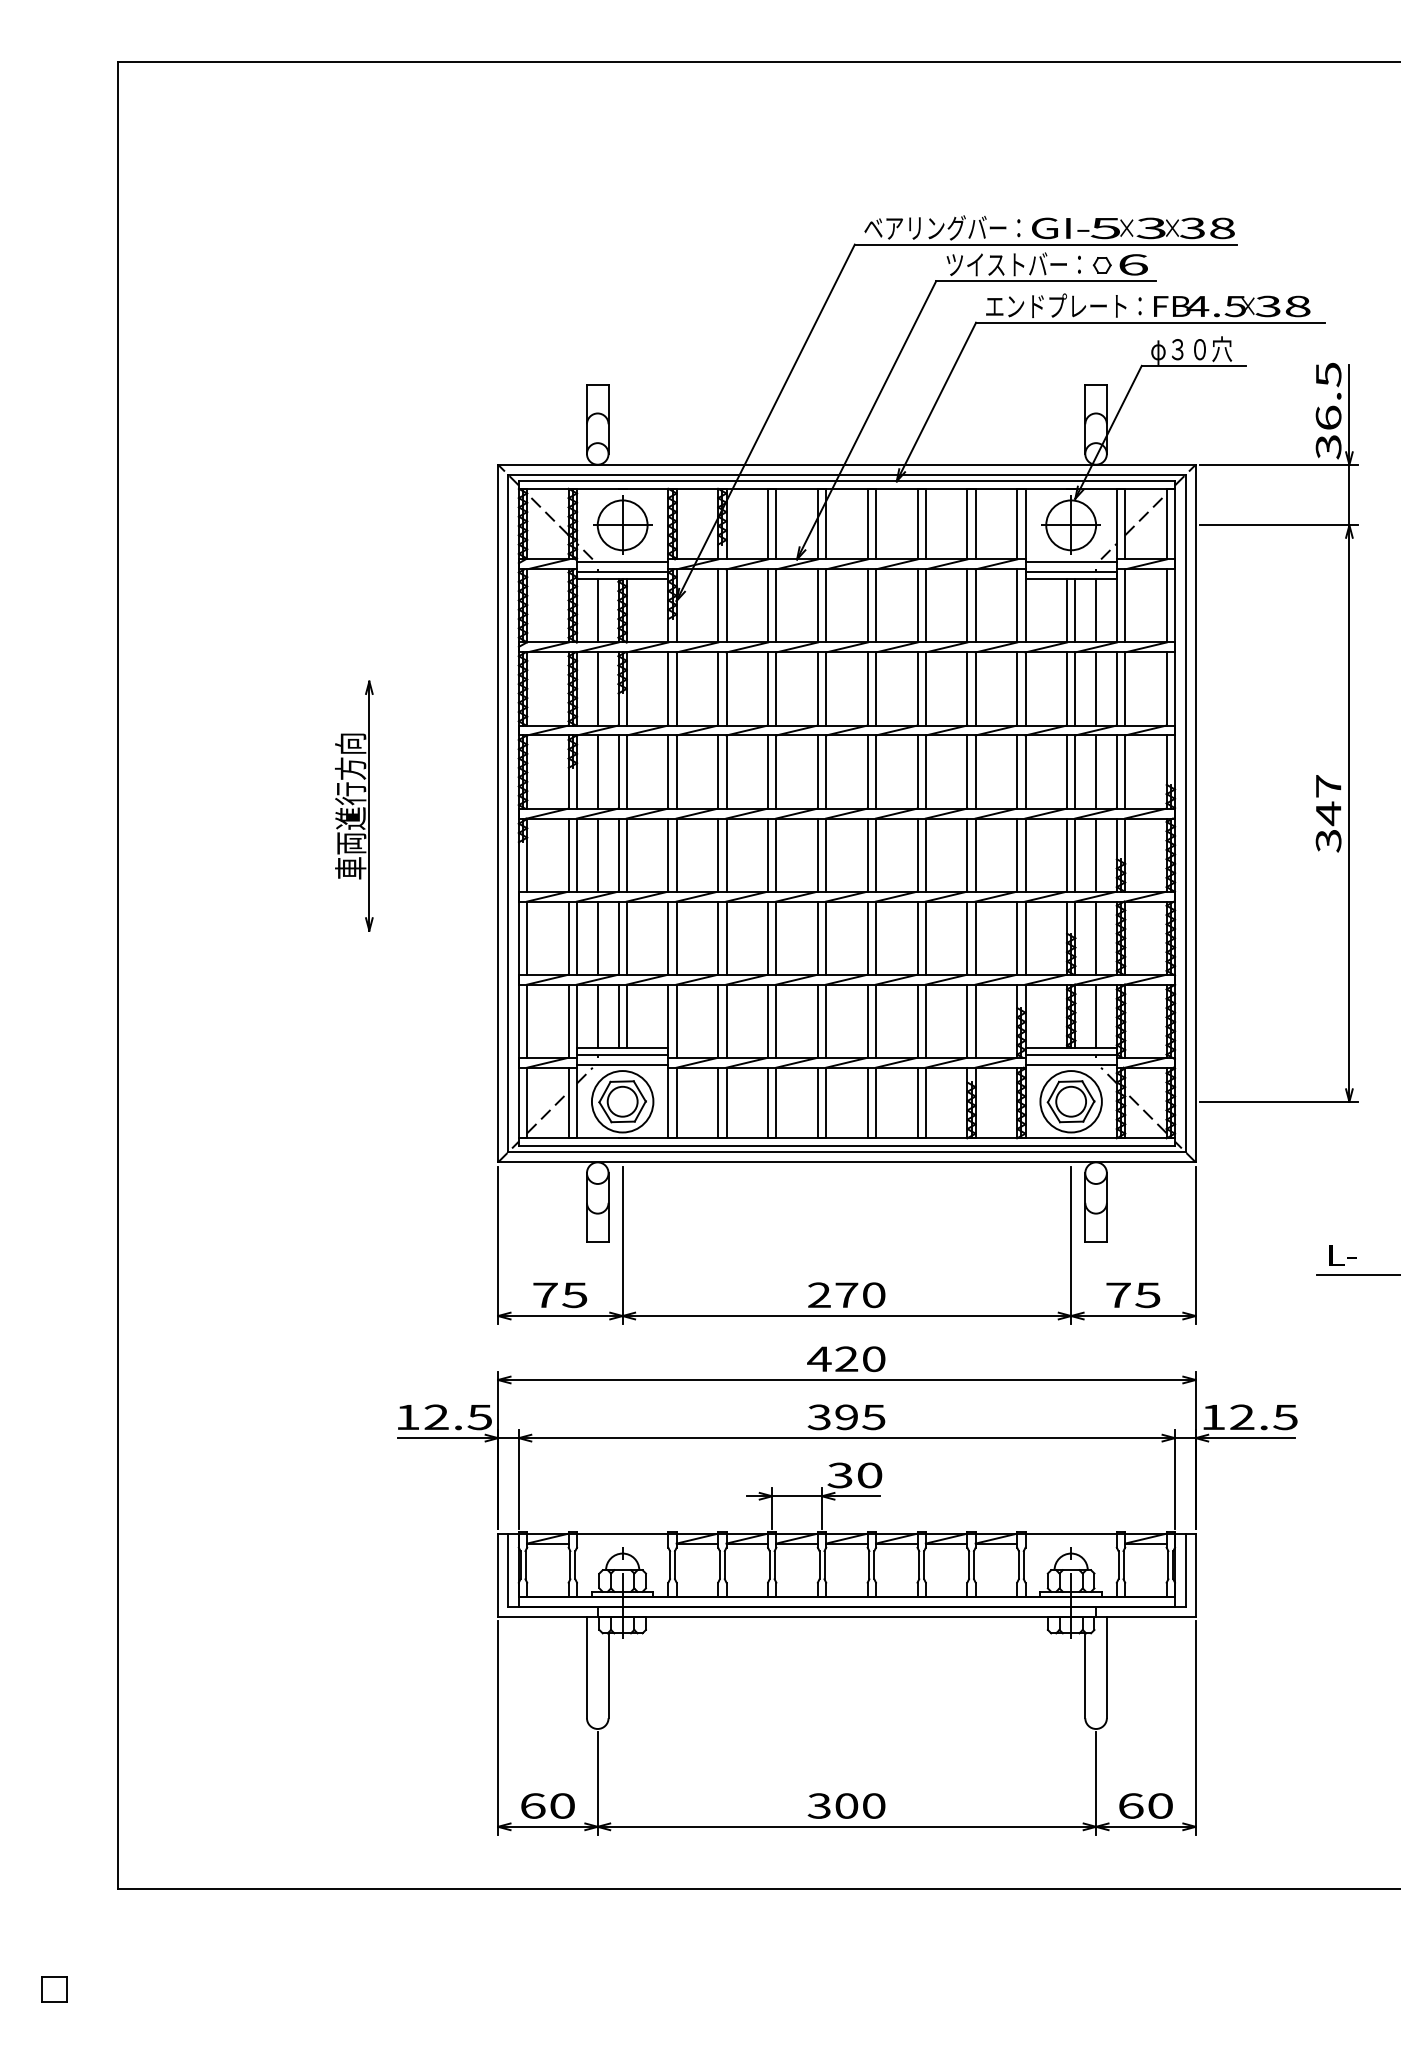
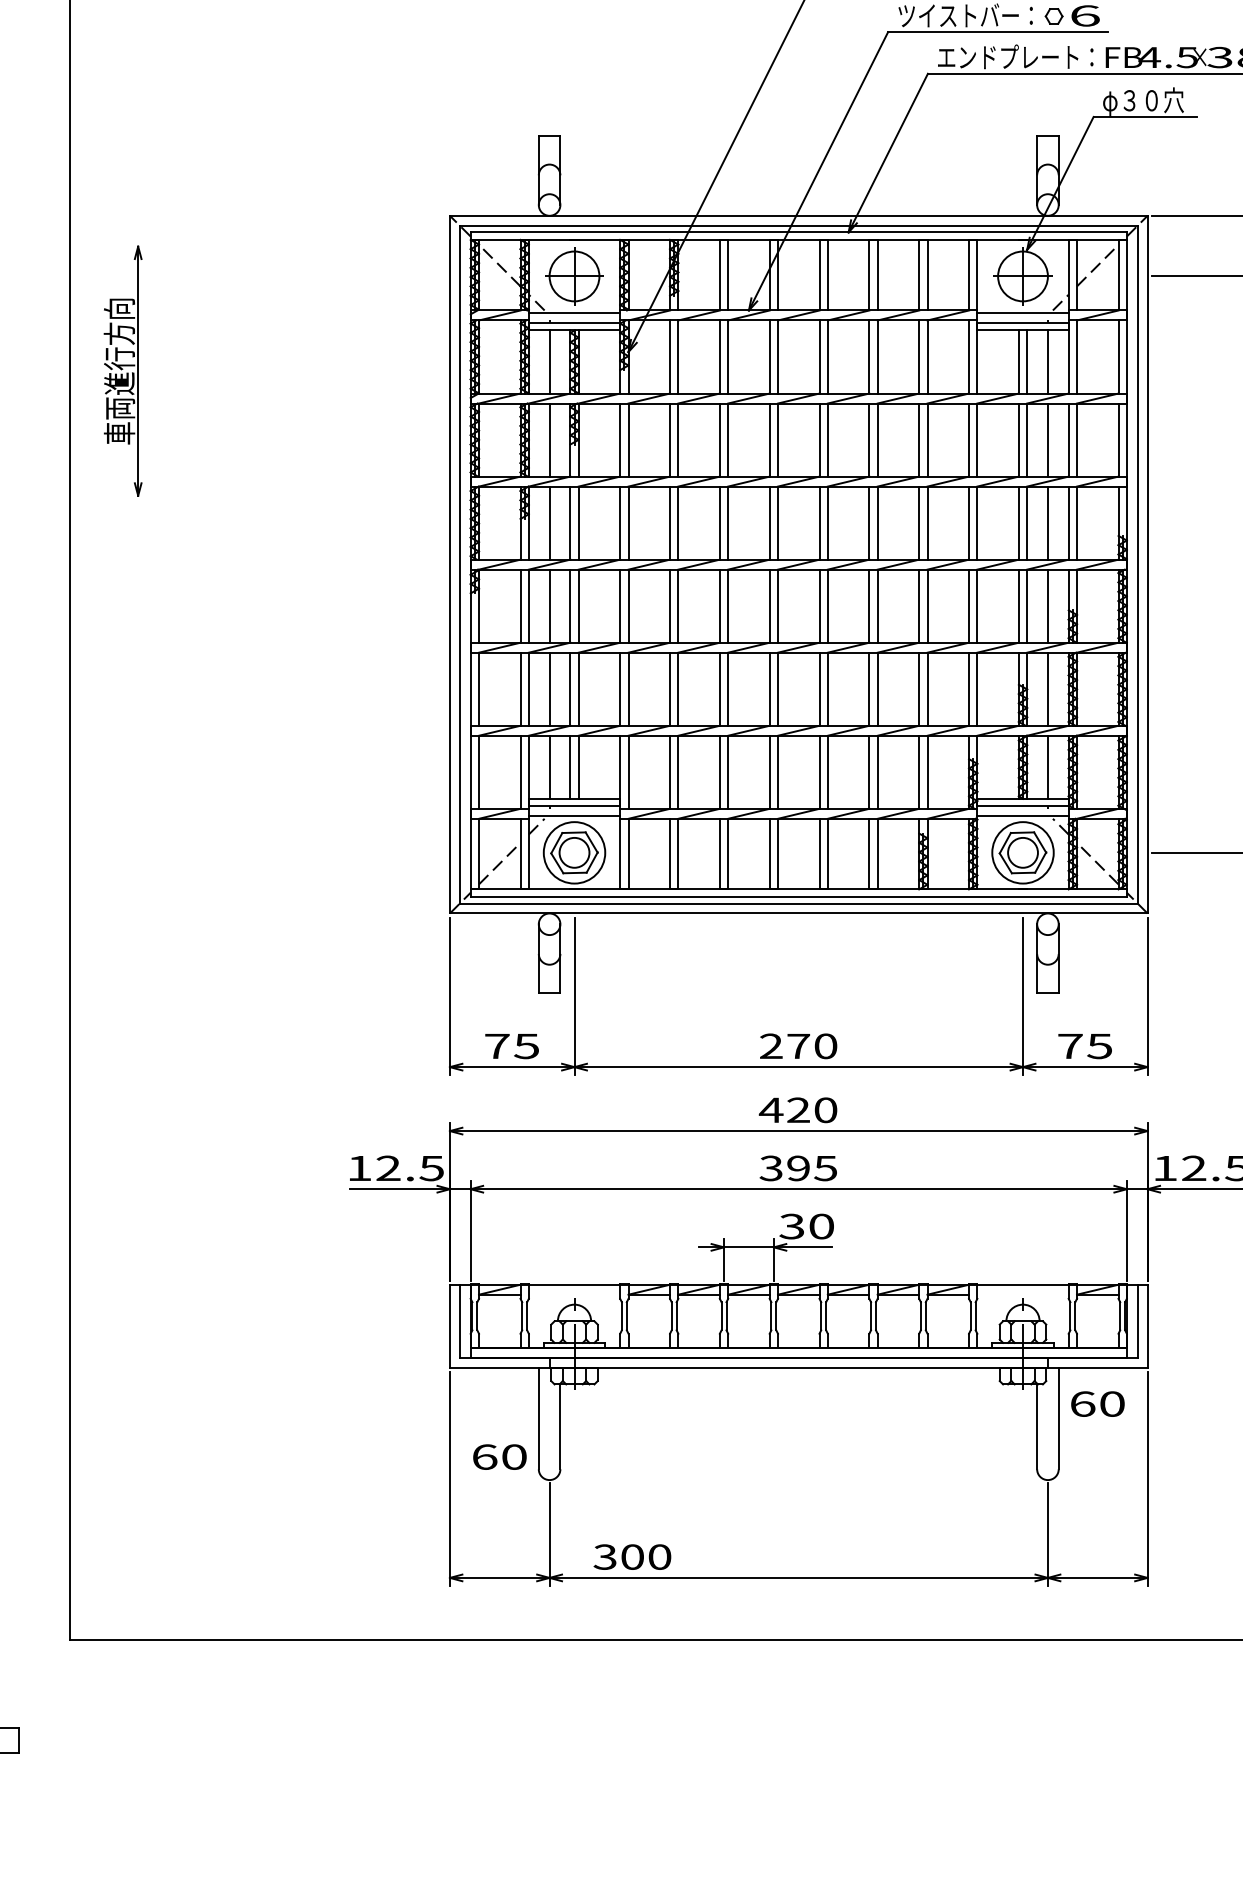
part: (354, 805) -> (123, 370), moved
text: (547, 1805) -> (499, 1456), moved
text: (846, 1805) -> (632, 1556), moved
text: (1145, 1805) -> (1097, 1403), moved

